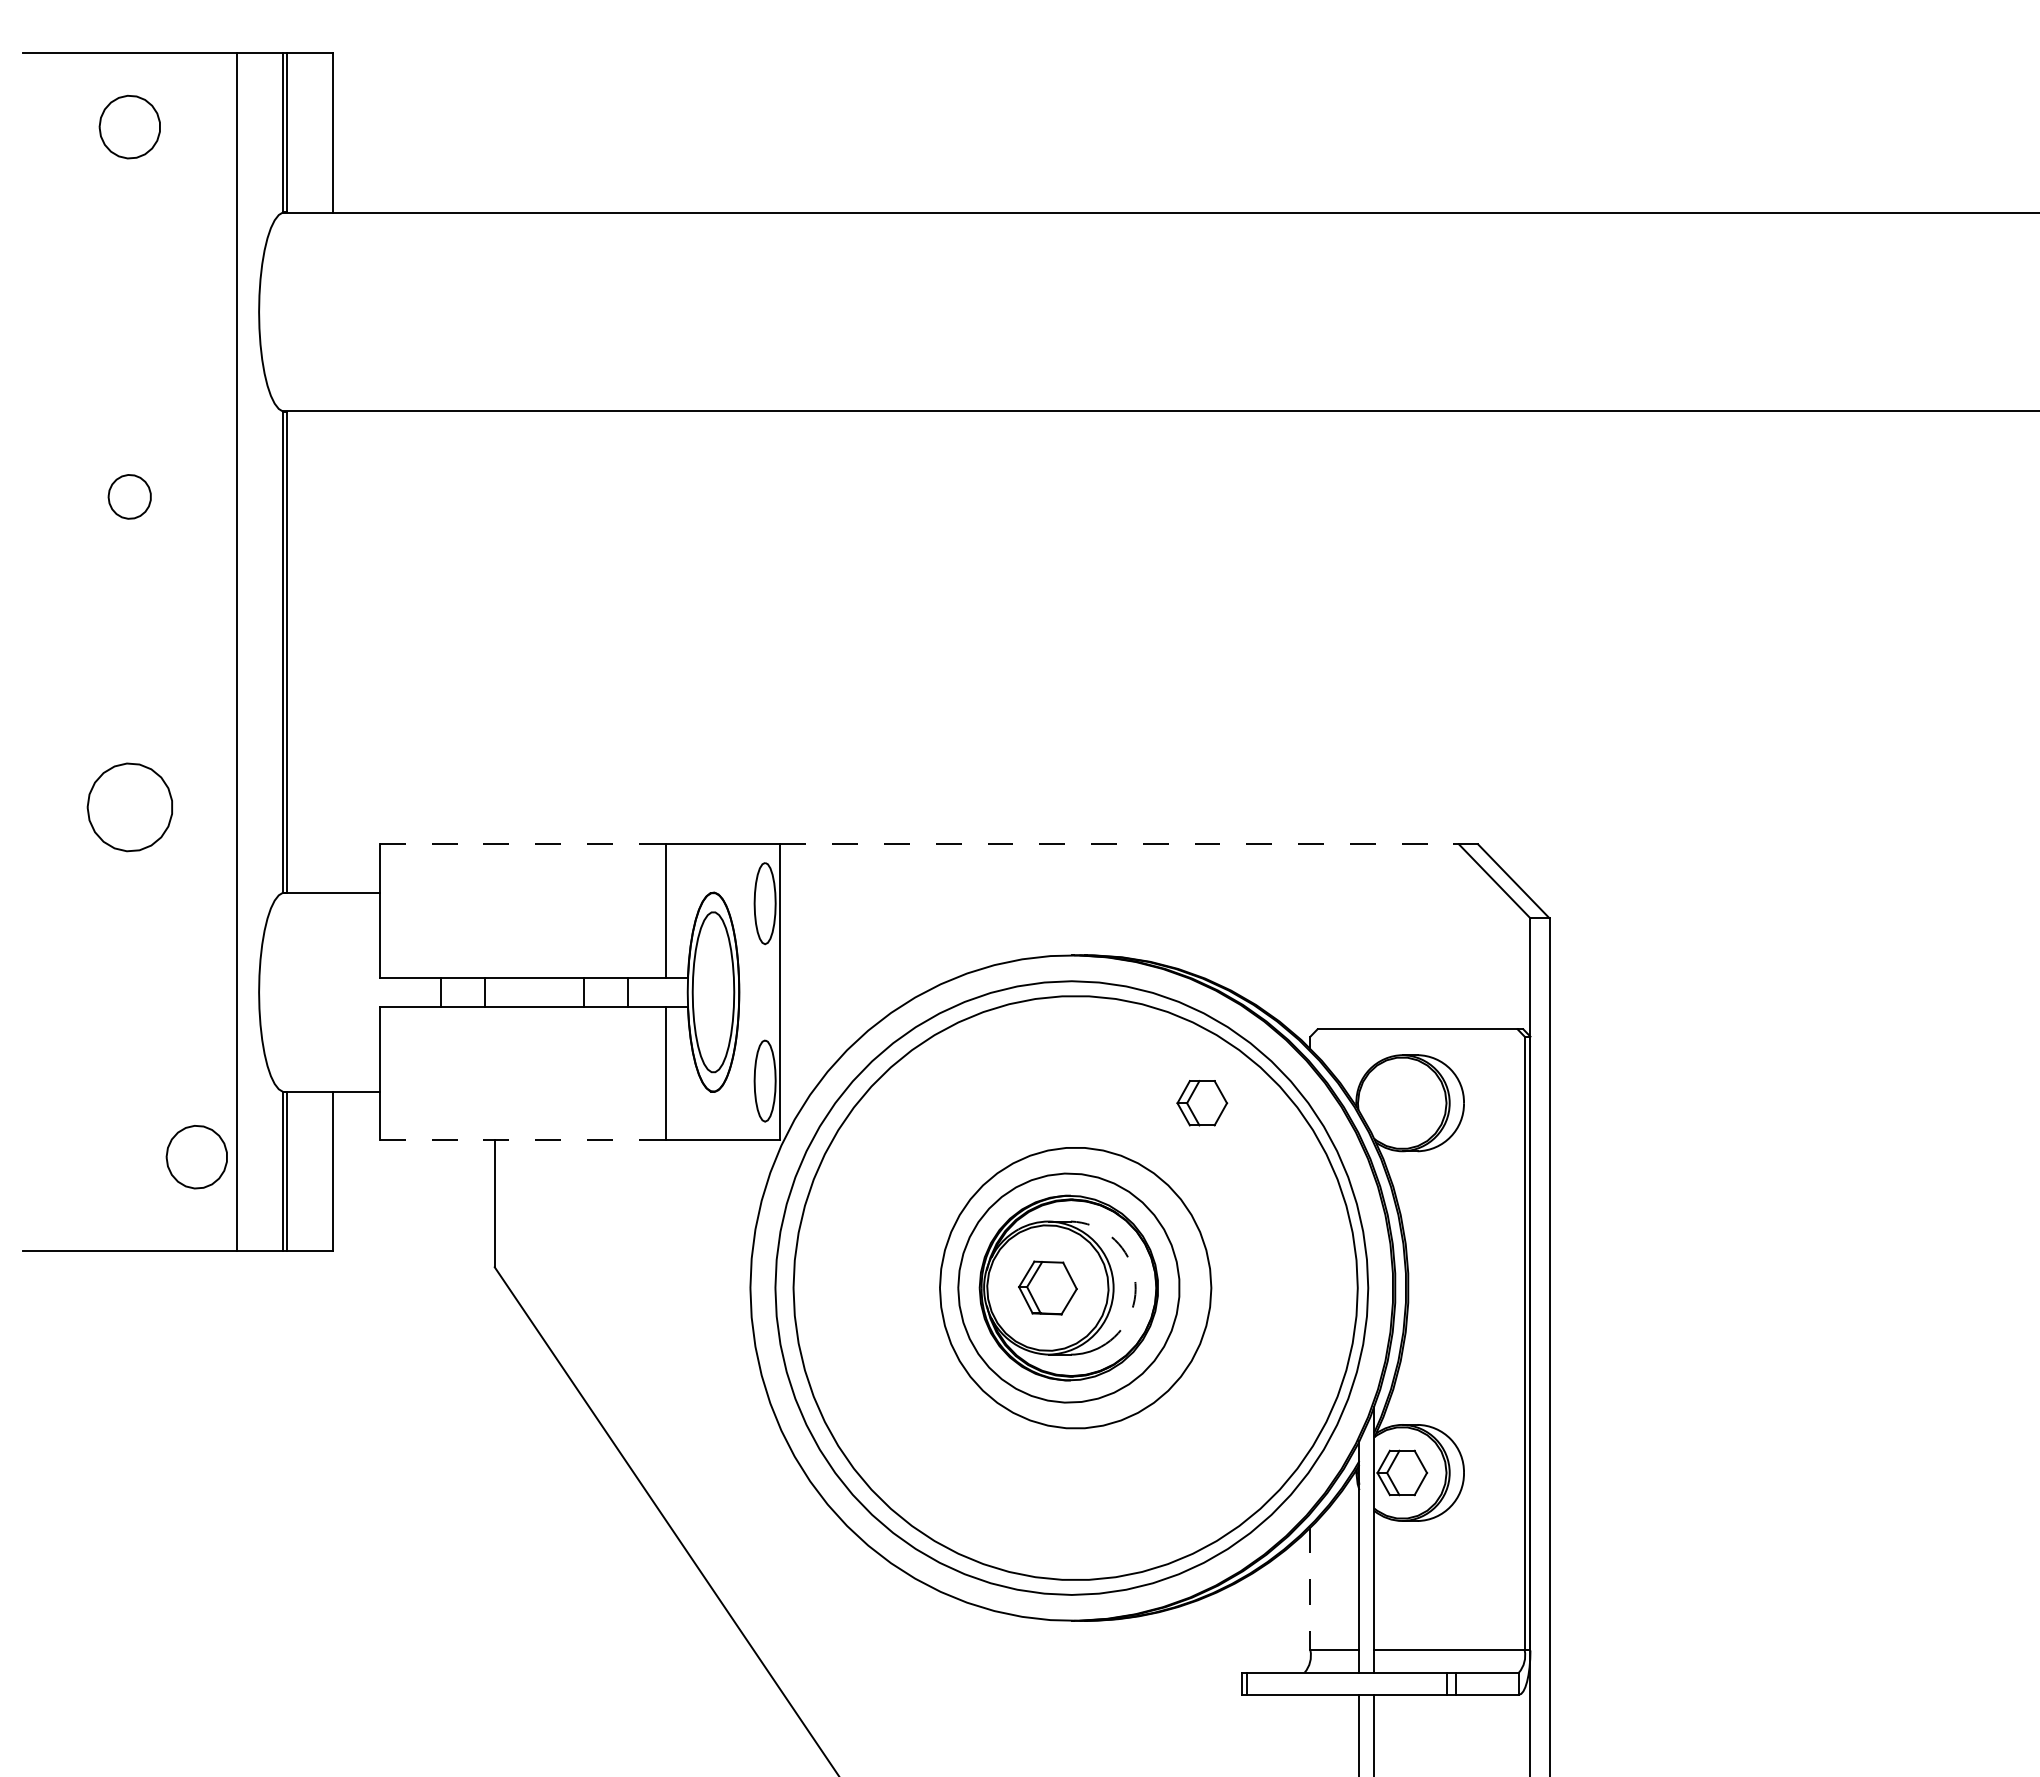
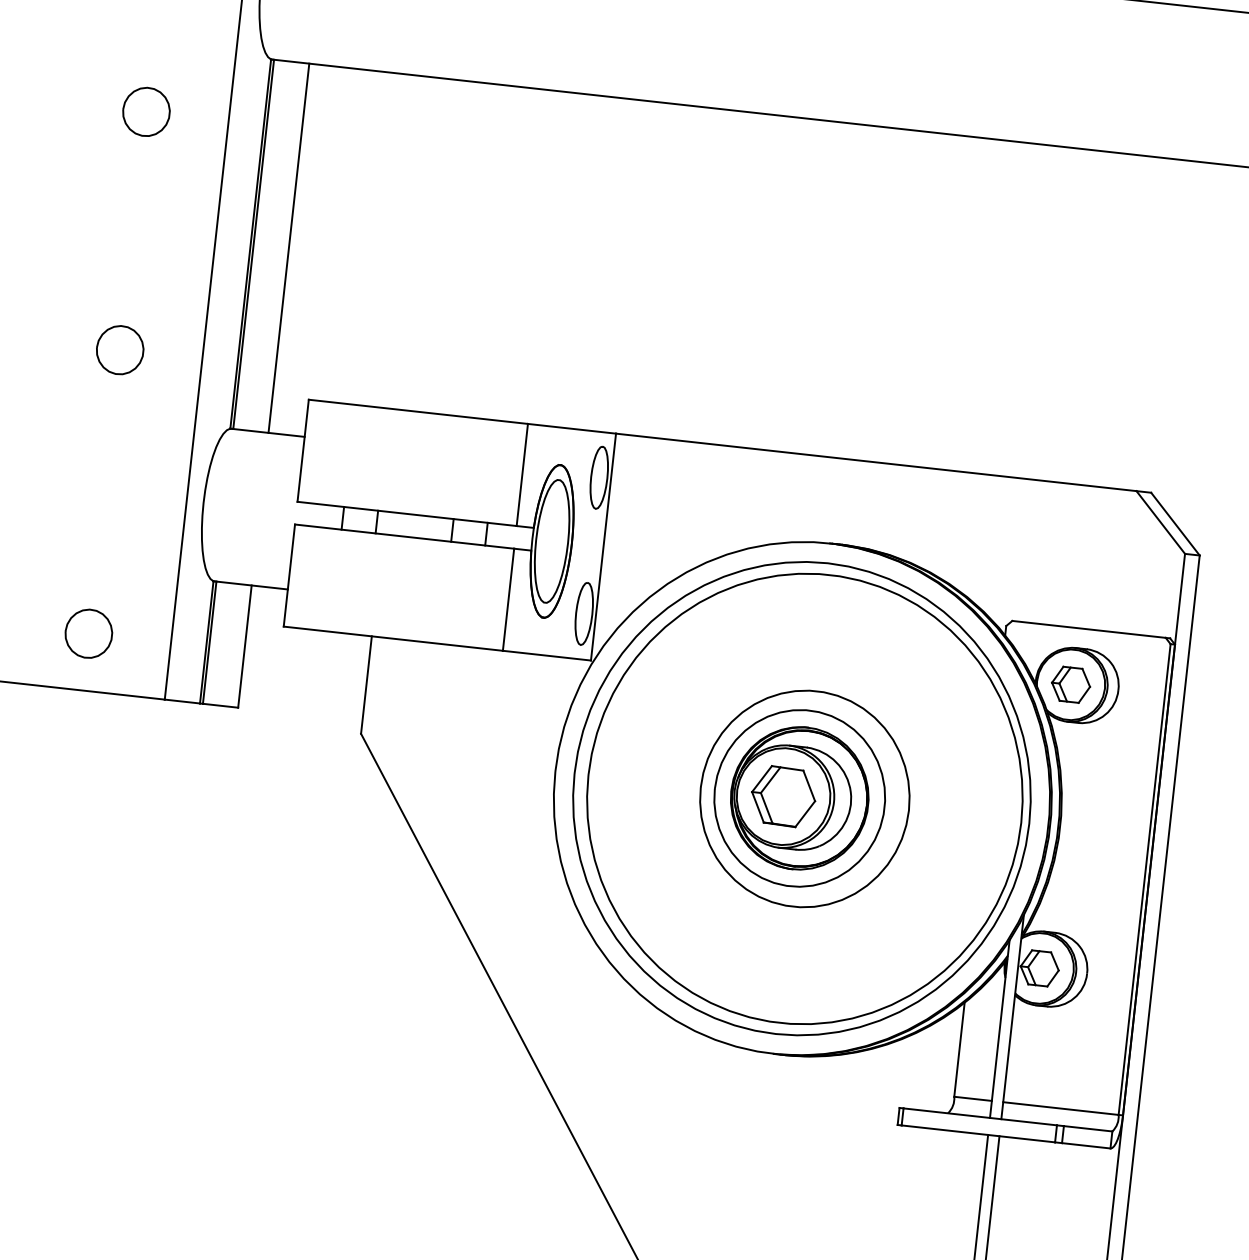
part: (129, 496) -> (146, 111), size x1.43
line: (332, 651) -> (288, 247), added
part: (129, 807) -> (119, 350), size x0.71
line: (522, 844) -> (418, 411), dashed -> solid
line: (1120, 844) -> (876, 462), dashed -> solid
part: (1202, 1103) -> (1071, 685), moved
line: (522, 1140) -> (393, 638), dashed -> solid
part: (196, 1157) -> (88, 634), moved
arc: (1133, 1272) -> (850, 791), dashed -> solid
part: (1047, 1287) -> (783, 796), size x1.43
line: (1310, 1589) -> (959, 1050), dashed -> solid

